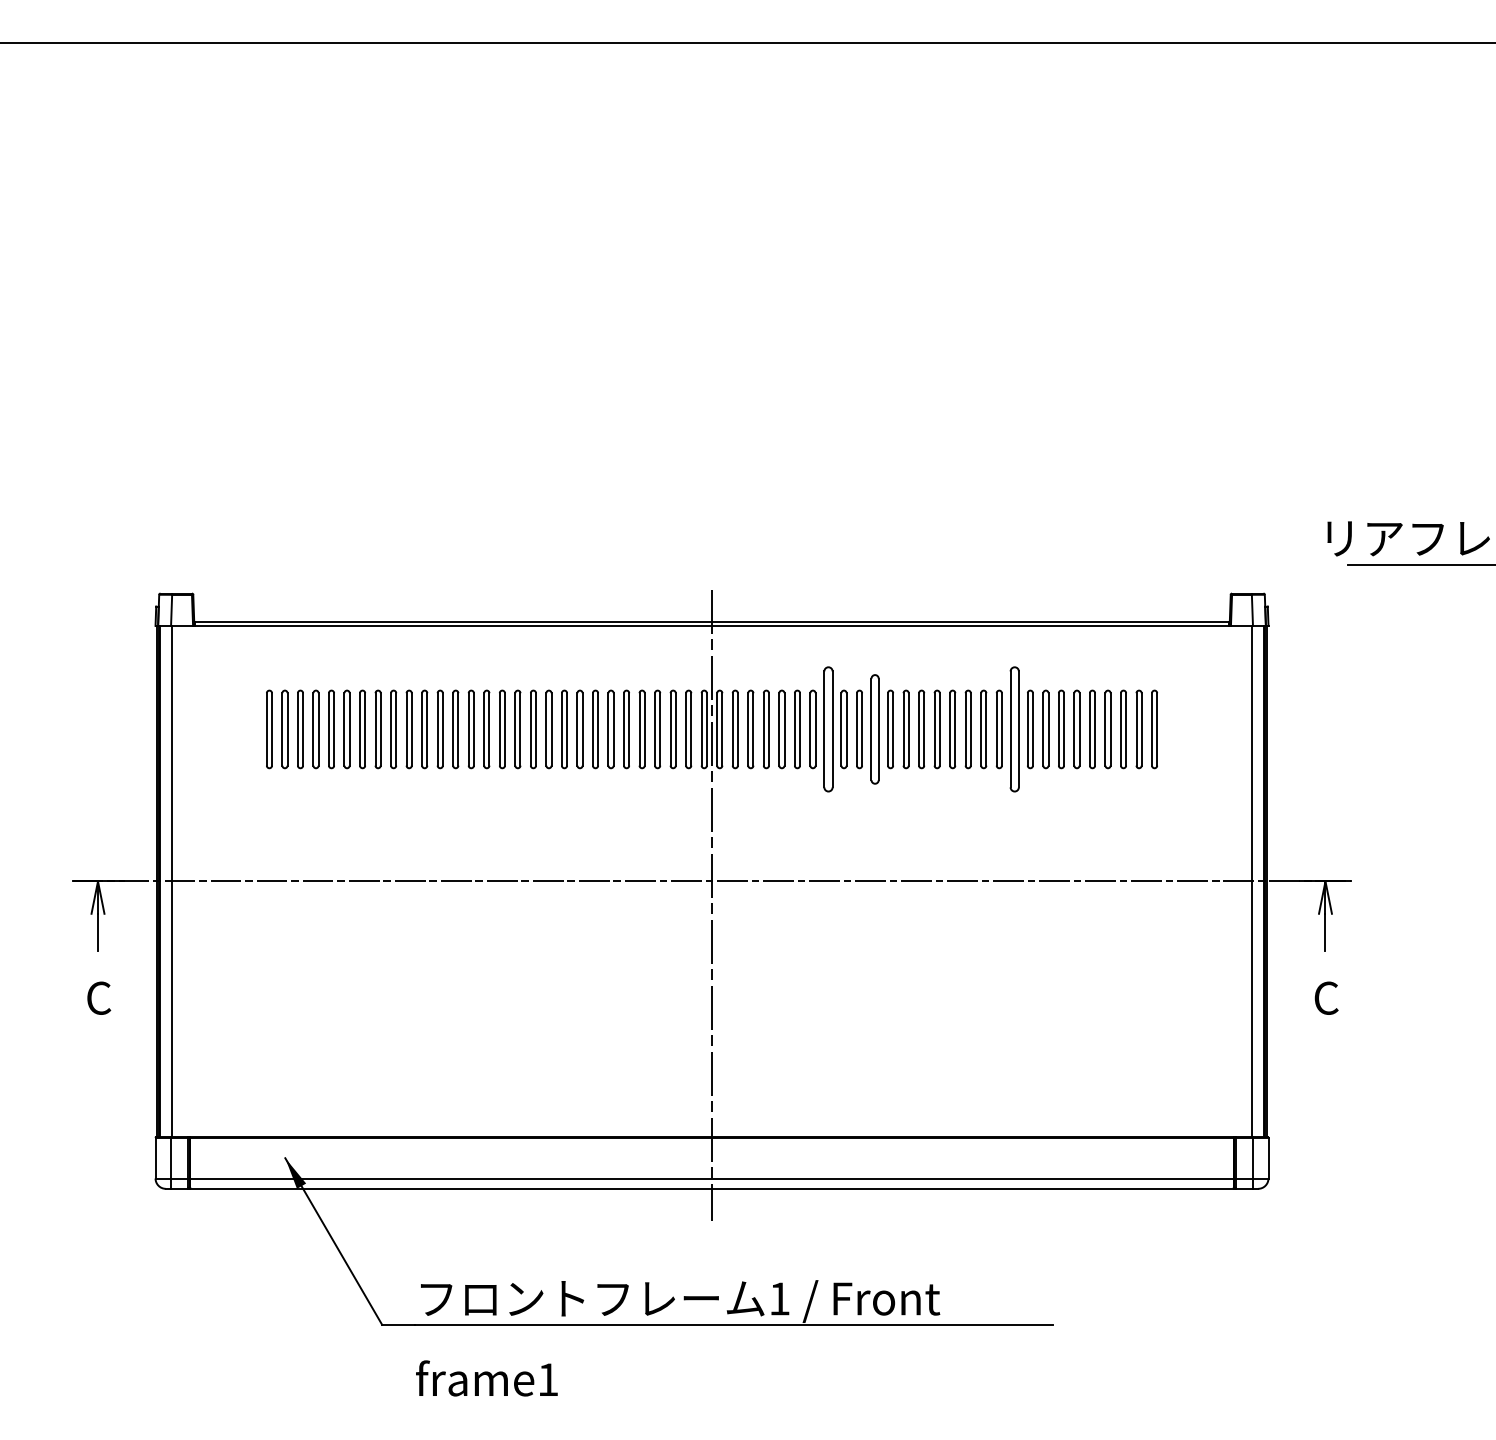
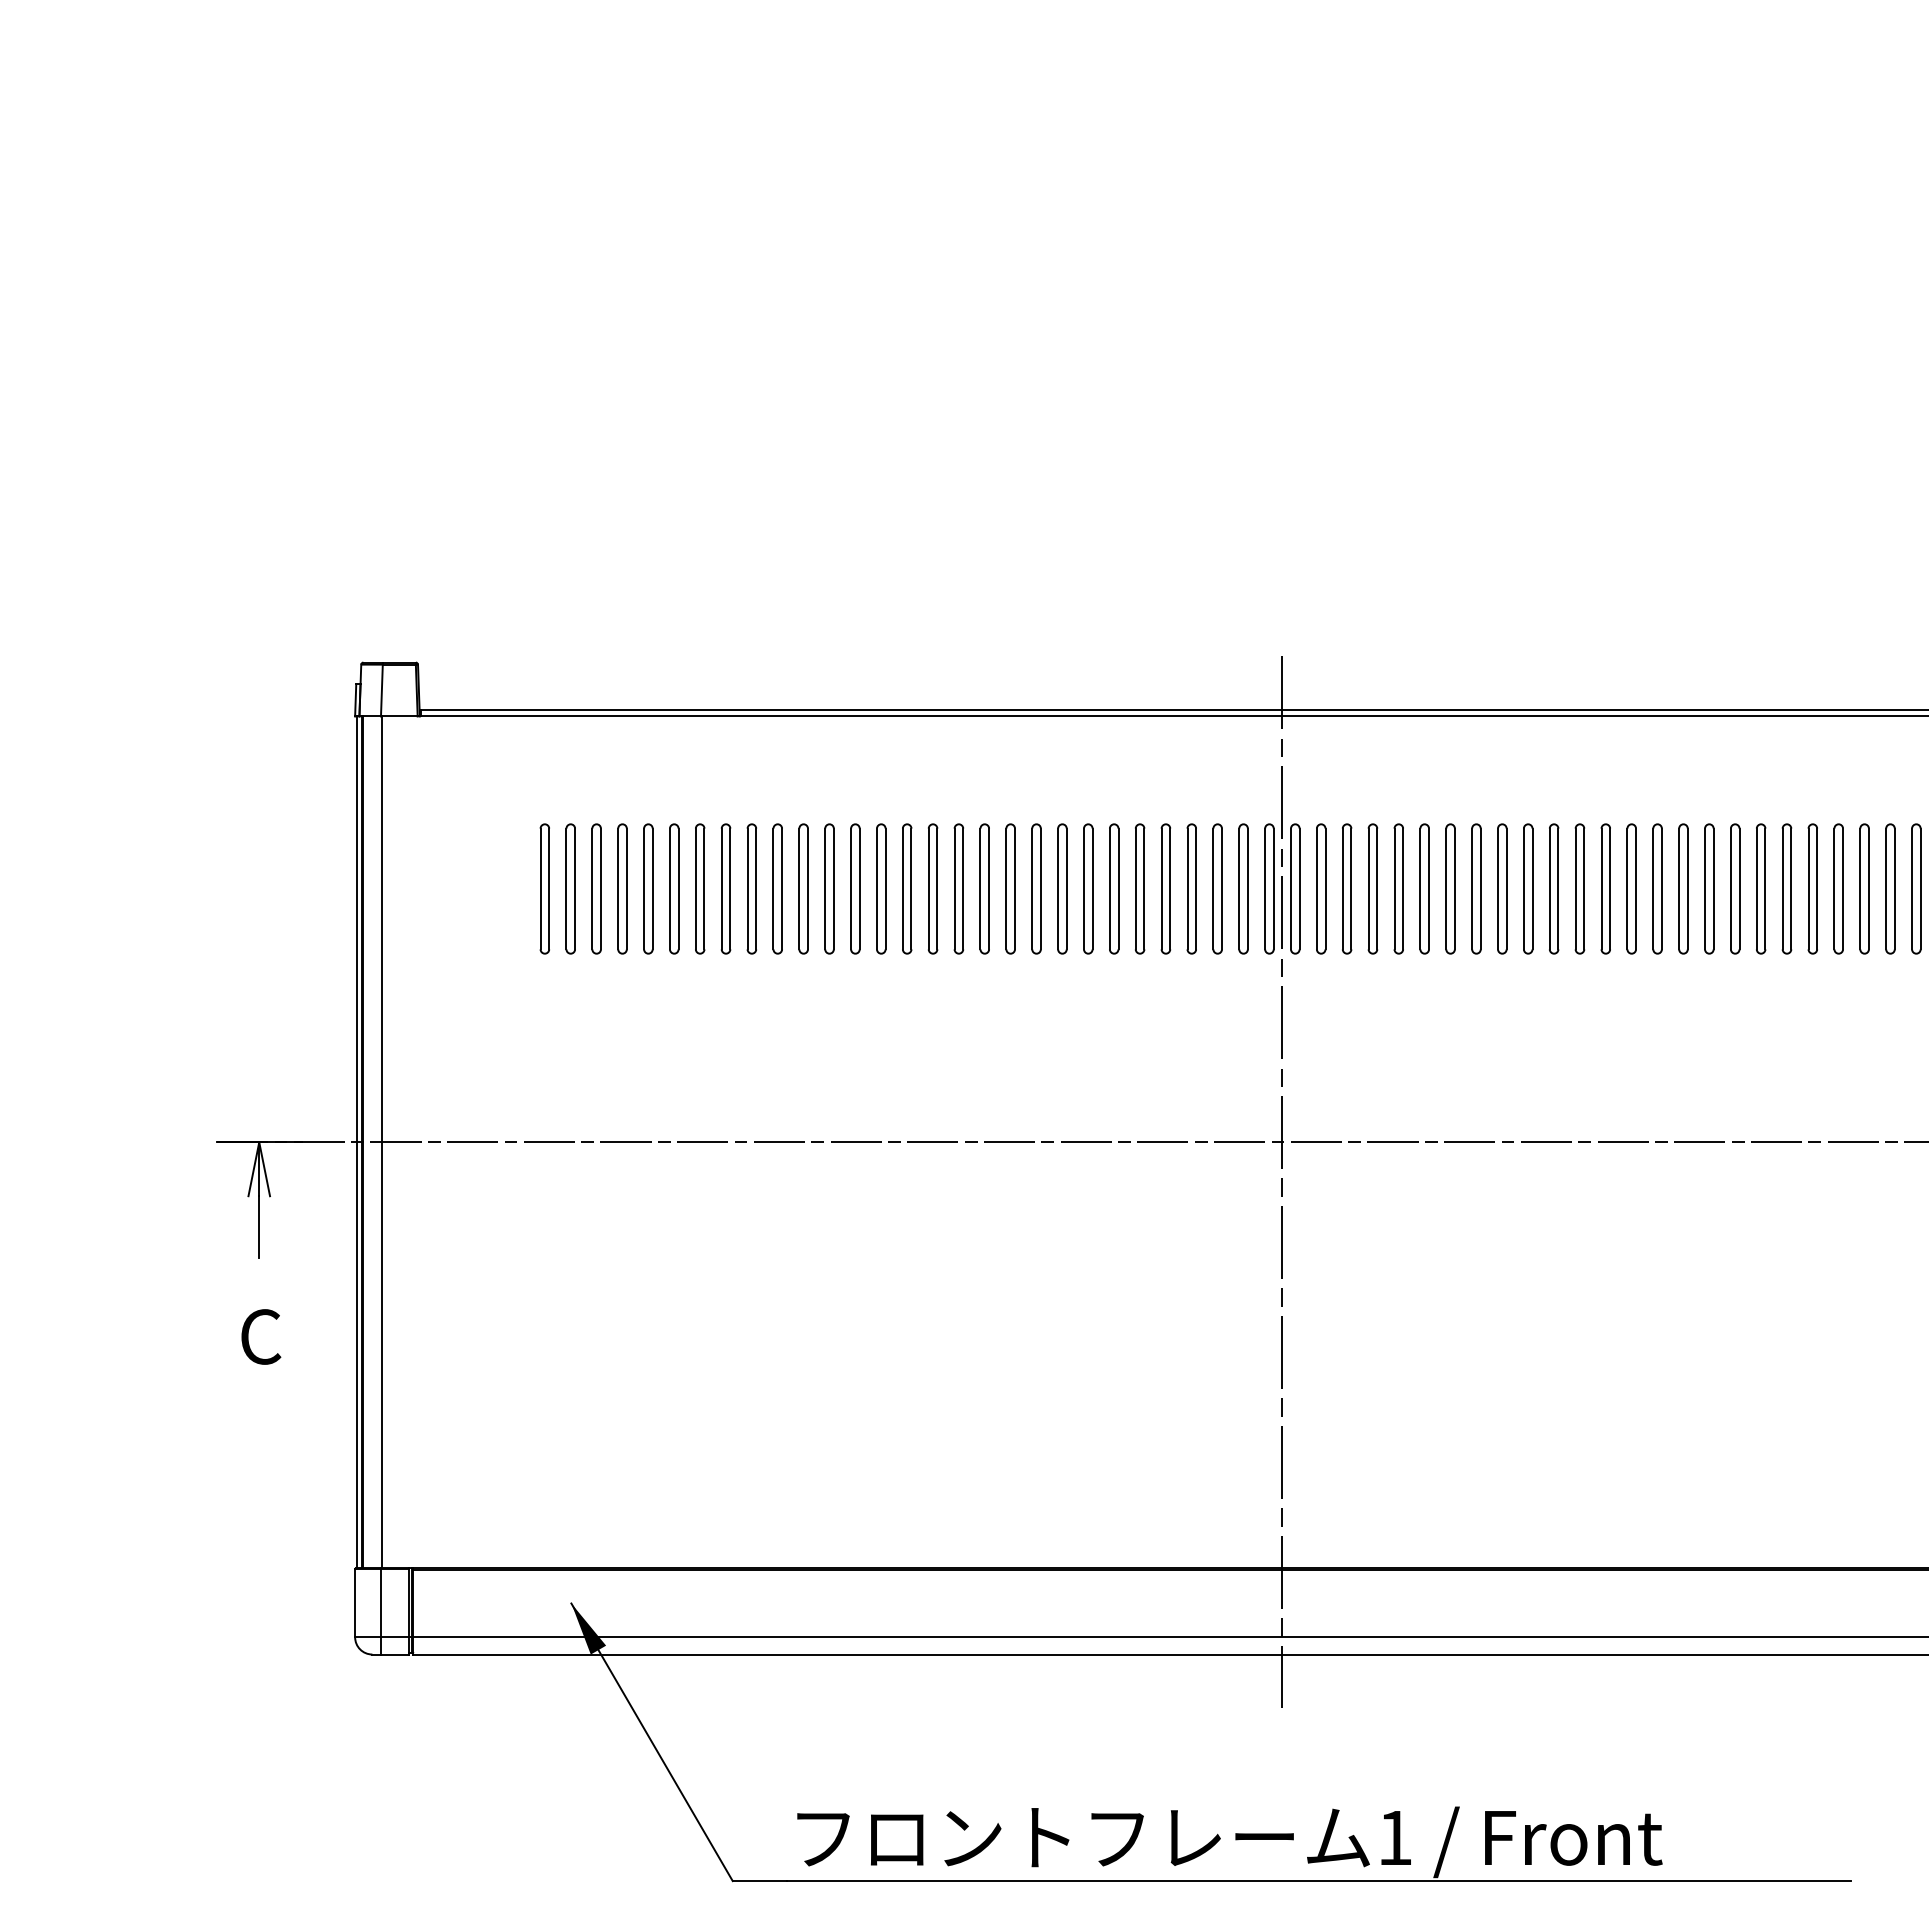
part: (828, 729) -> (1476, 889), size x0.62
part: (874, 729) -> (1553, 889), size x0.71
part: (1014, 729) -> (1786, 889), size x0.62

